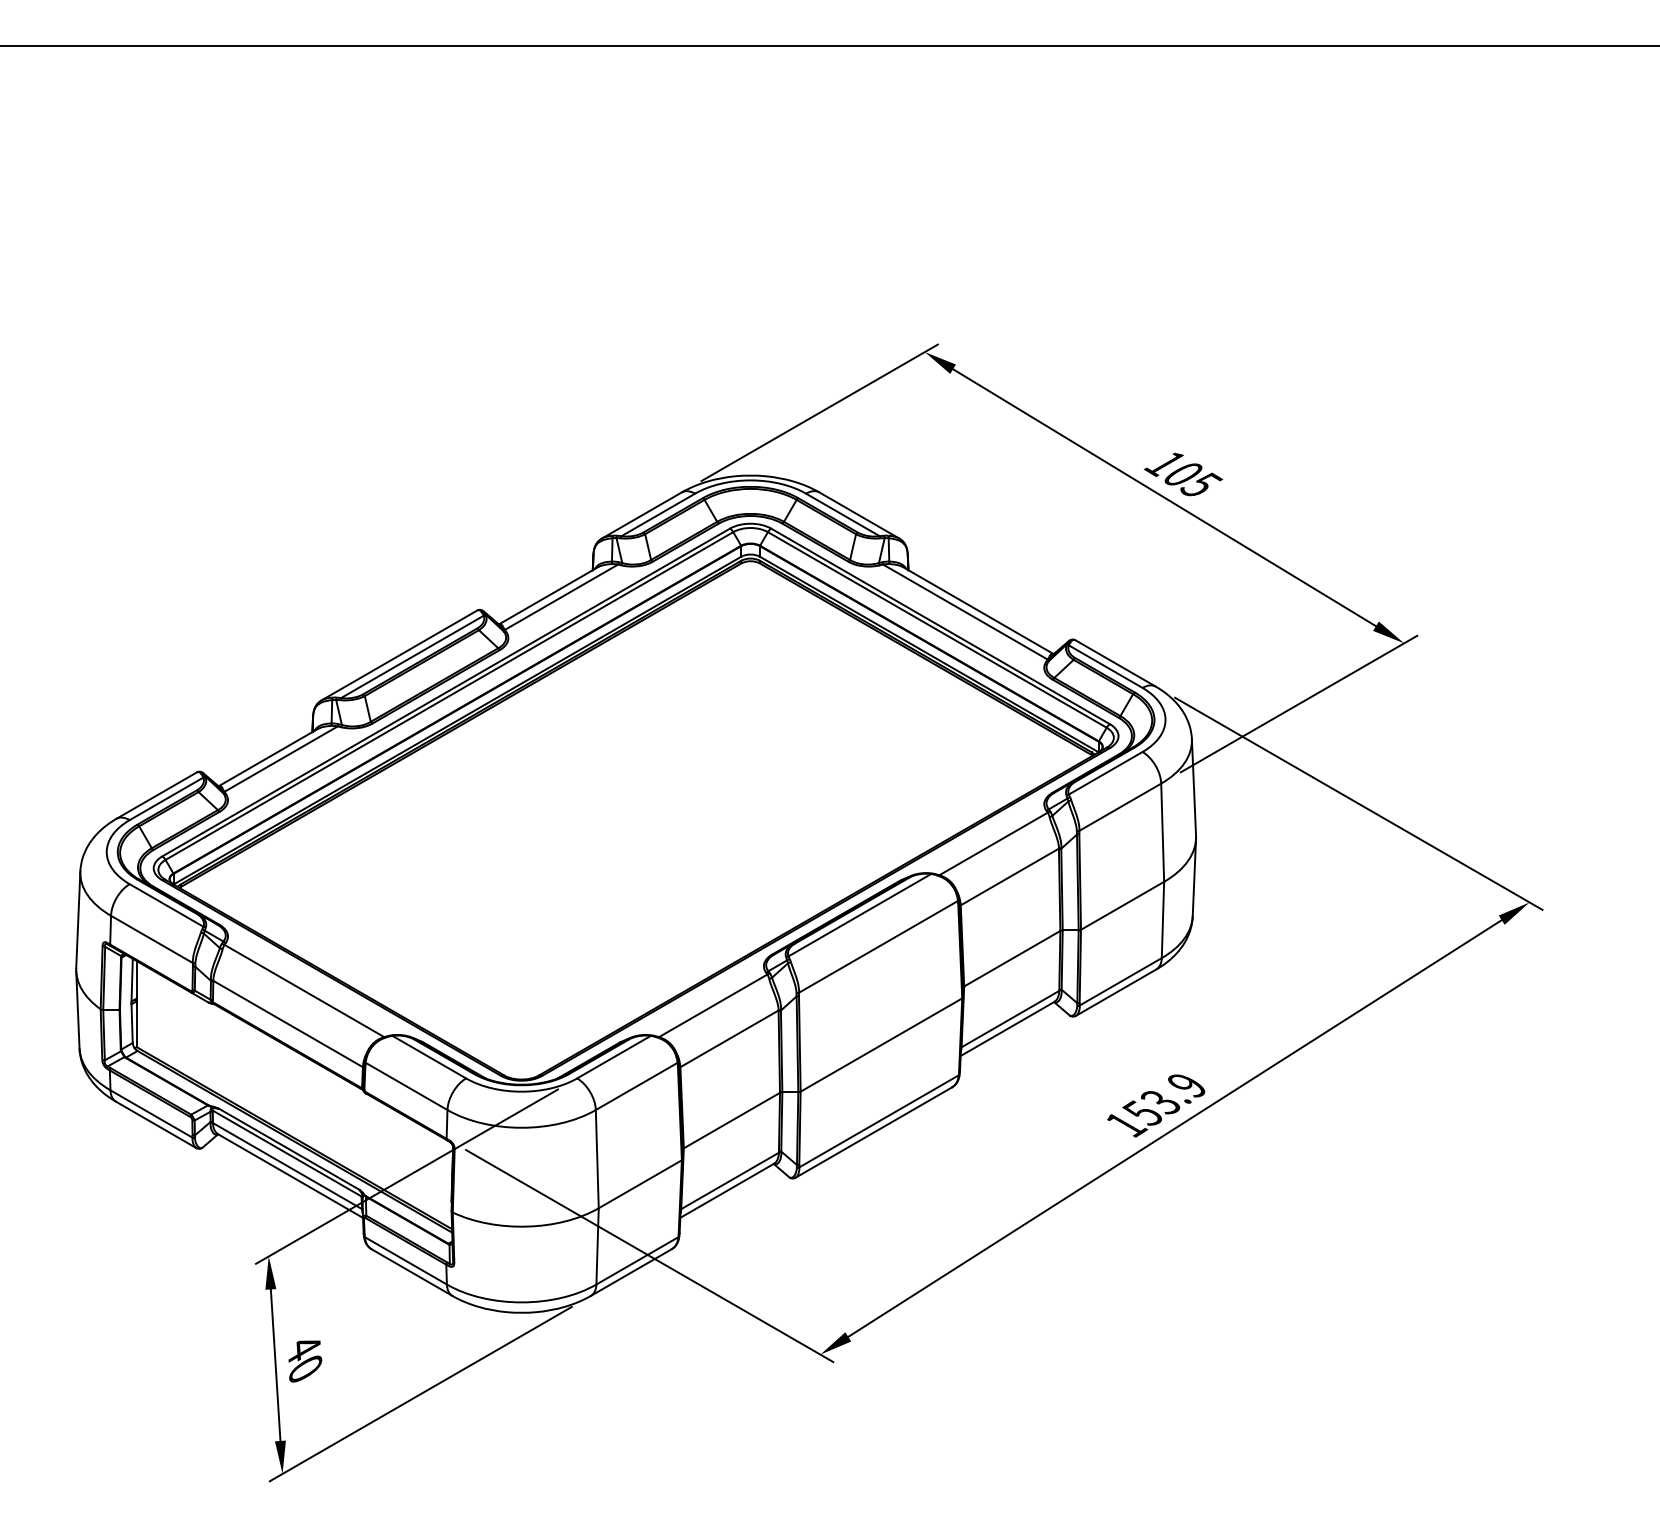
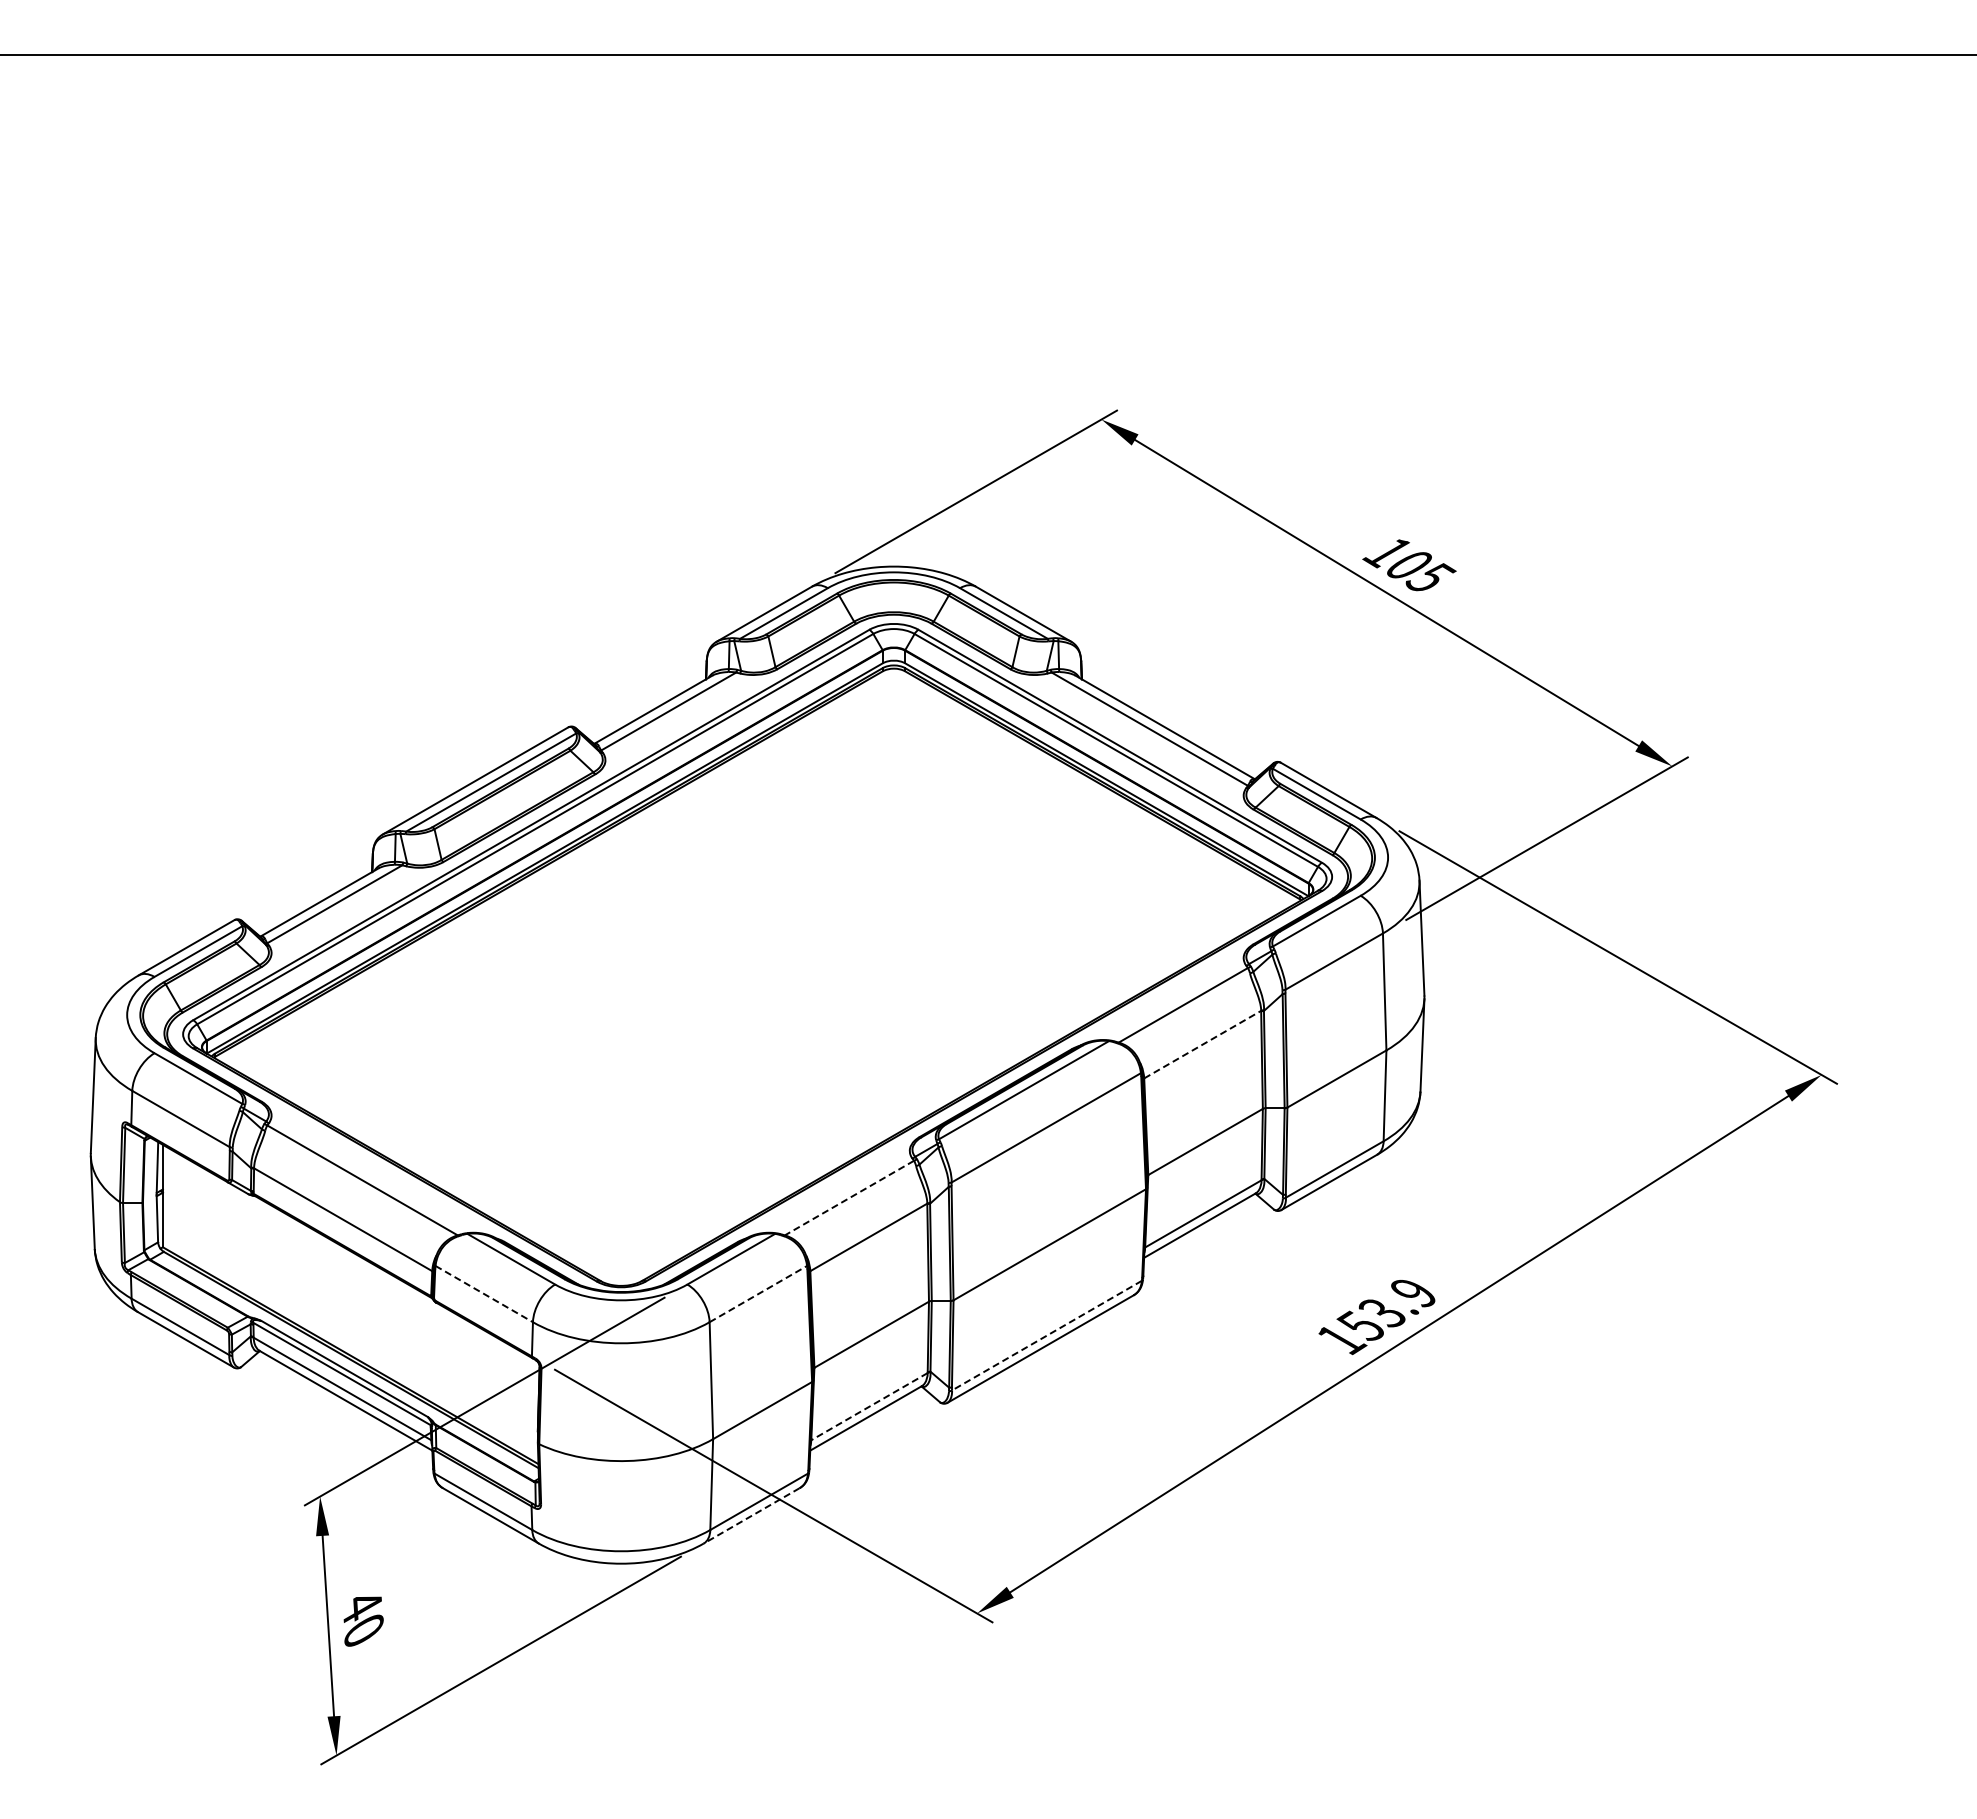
line: (1009, 876) -> (1202, 1044), solid -> dashed
line: (713, 1006) -> (849, 1198), solid -> dashed
line: (636, 1085) -> (758, 1293), solid -> dashed
line: (406, 1086) -> (484, 1294), solid -> dashed
line: (878, 1121) -> (1046, 1335), solid -> dashed
line: (730, 1180) -> (869, 1406), solid -> dashed
line: (630, 1273) -> (751, 1516), solid -> dashed

